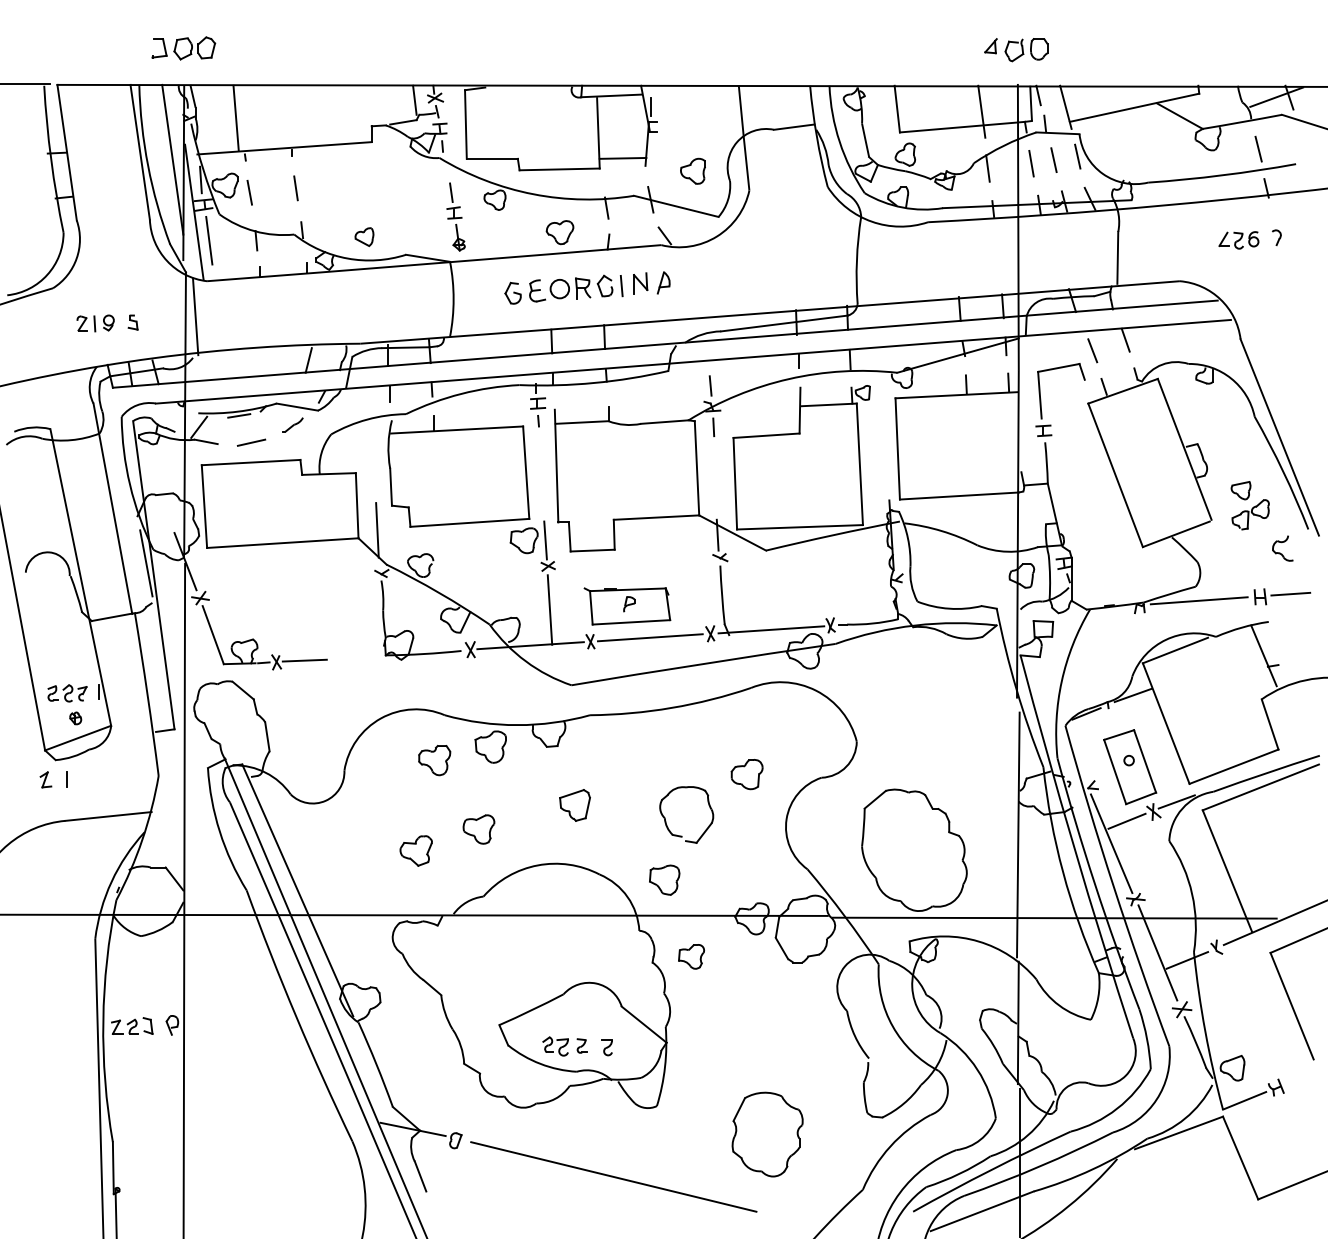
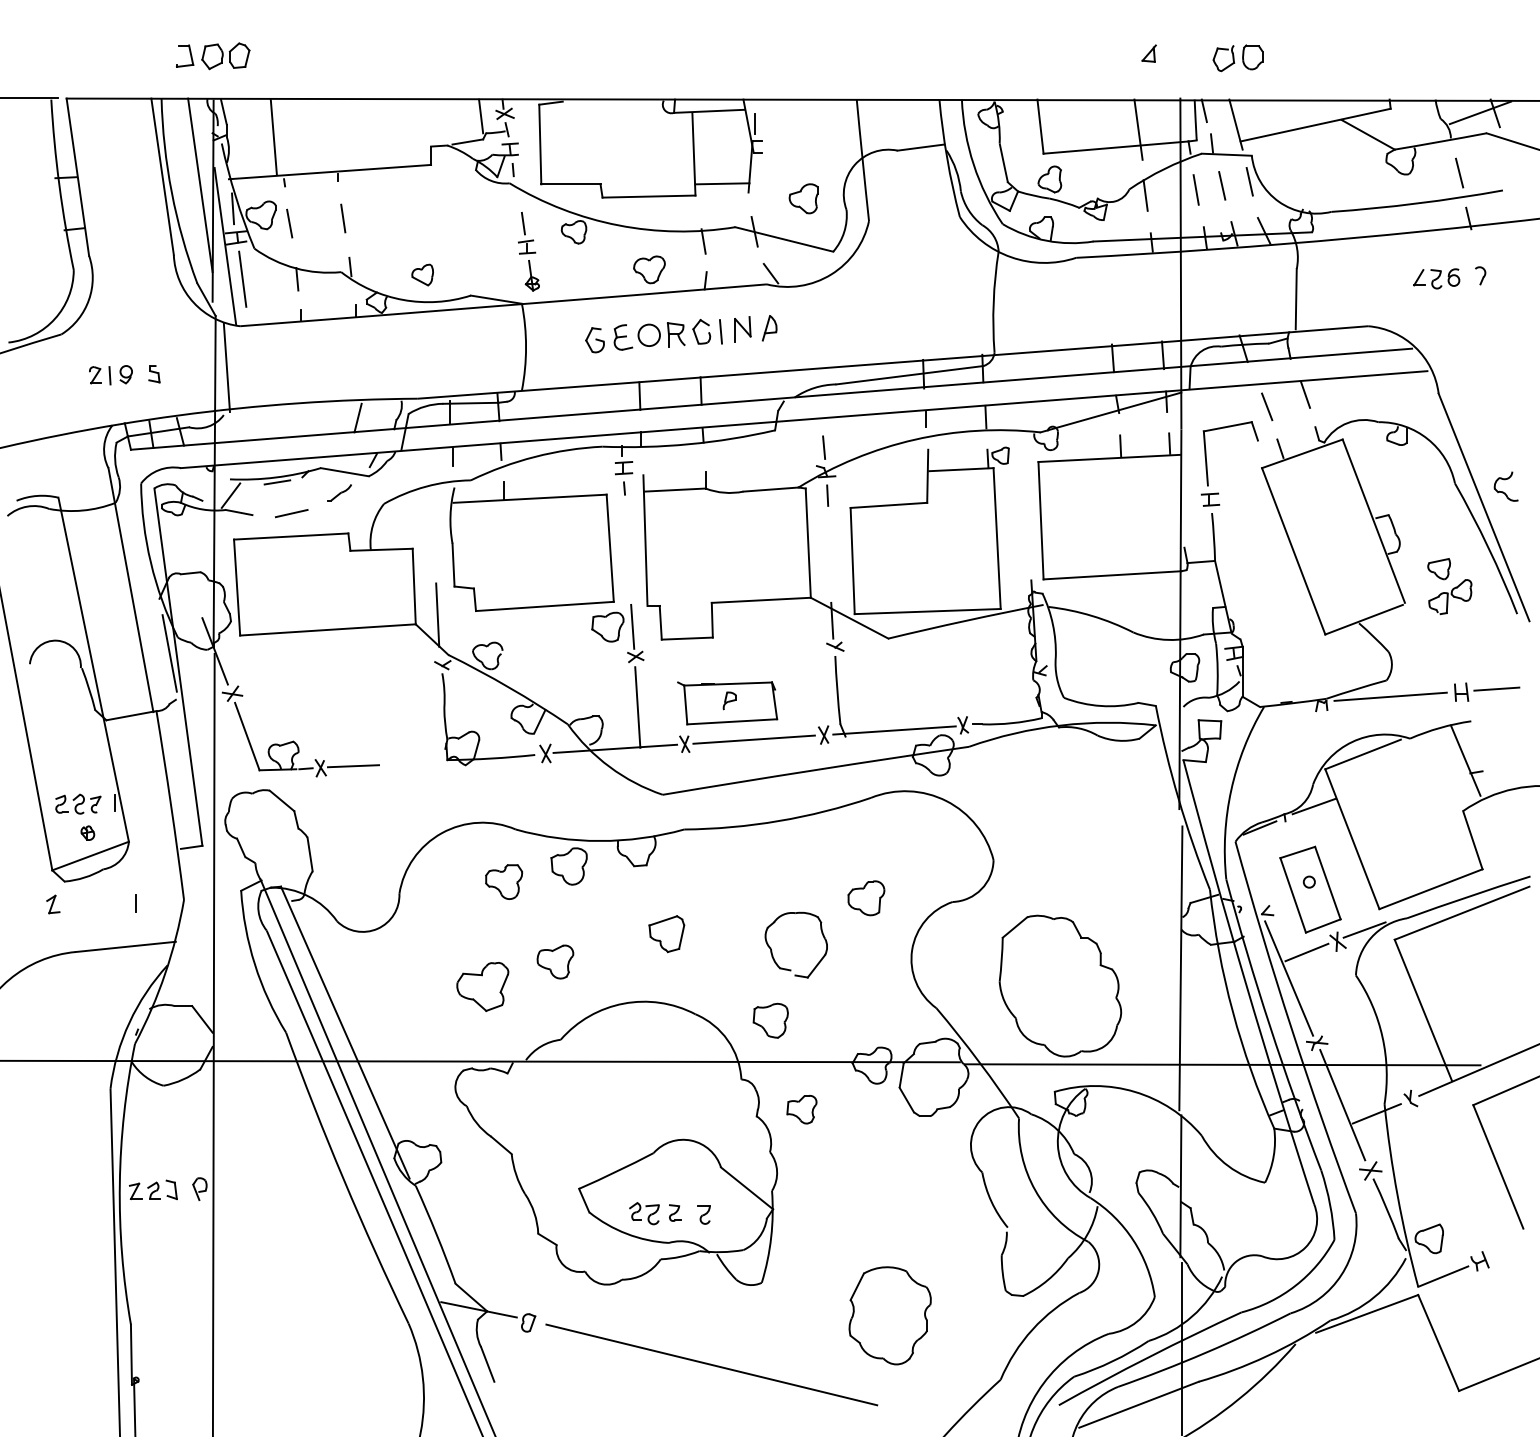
part: (1026, 50) -> (1237, 58), moved
part: (1282, 548) -> (1505, 486), moved
line: (66, 779) -> (135, 904), moved
part: (415, 850) -> (481, 986), size x1.4

